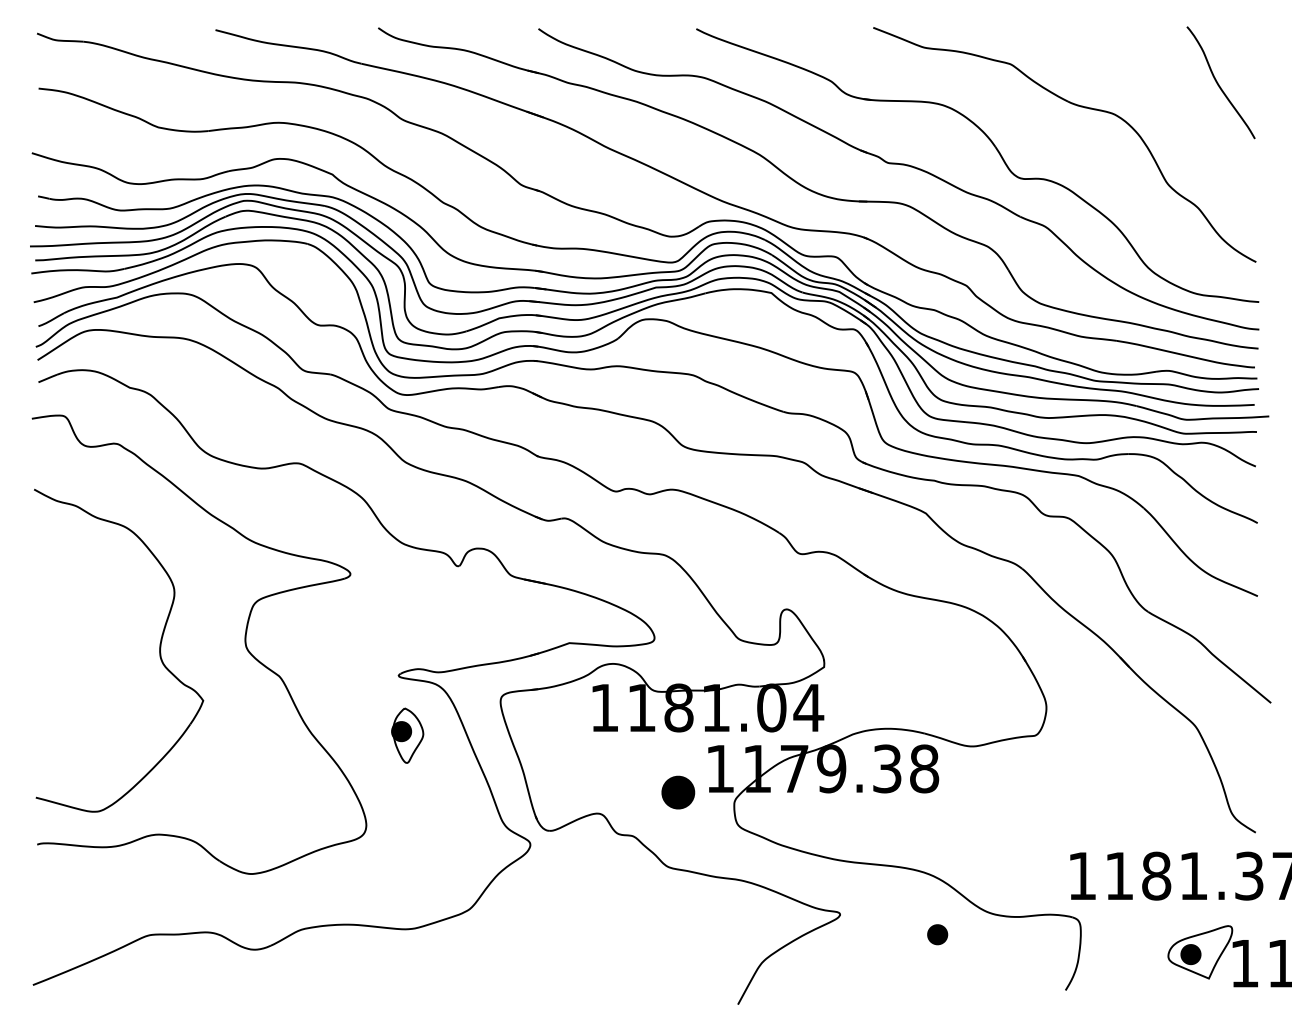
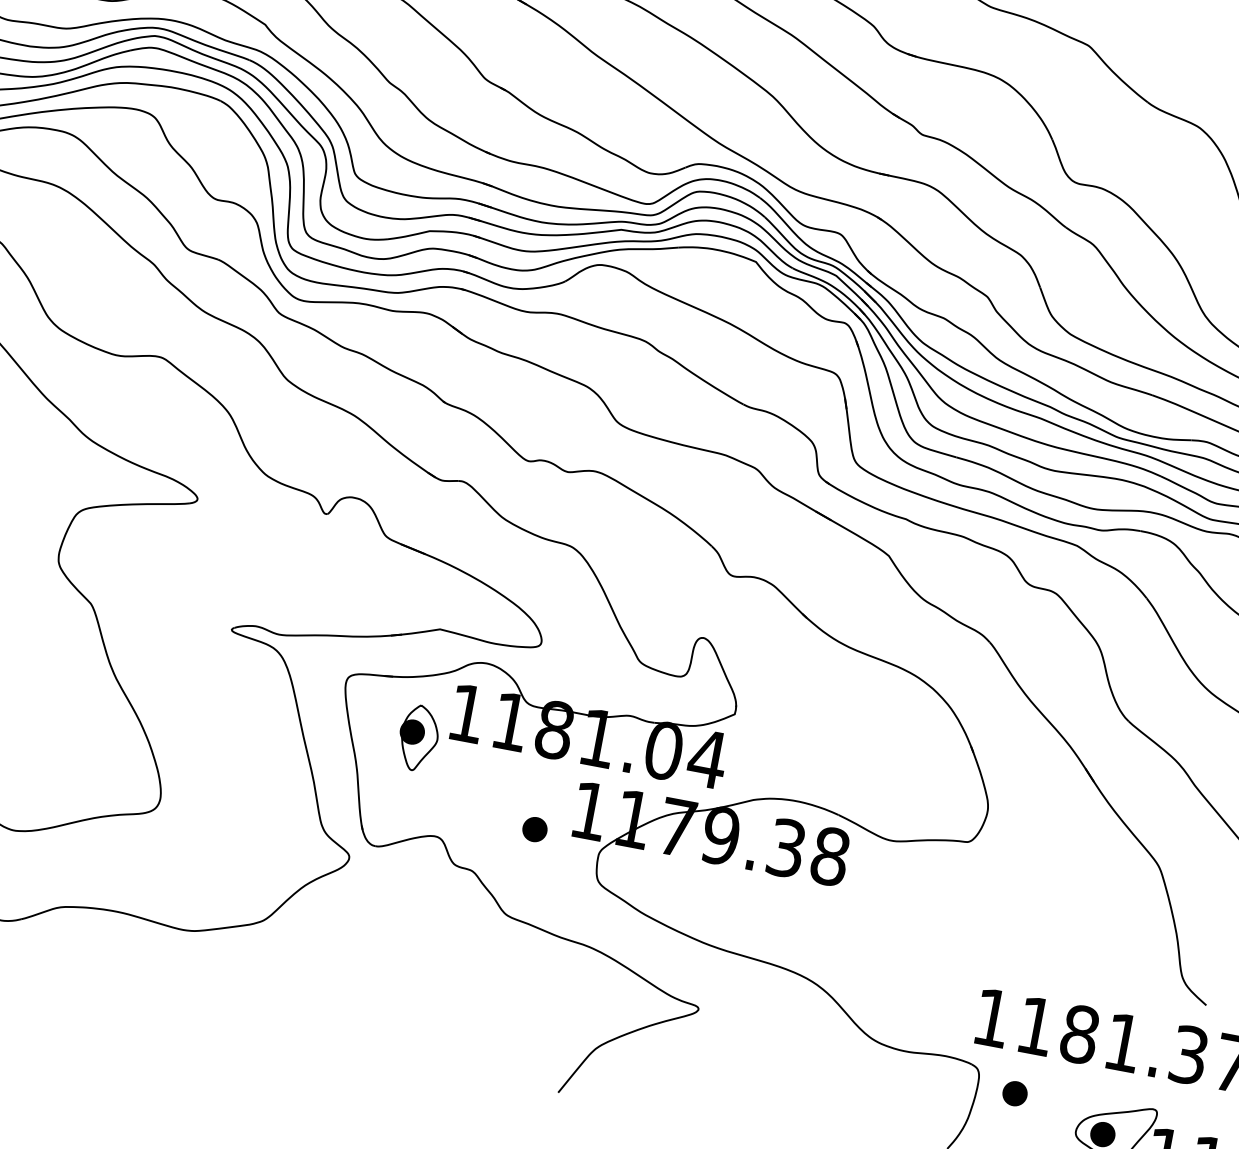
part: (407, 735) -> (418, 737), moved
part: (677, 792) -> (534, 829), size x0.62
part: (937, 934) -> (1014, 1093), moved

